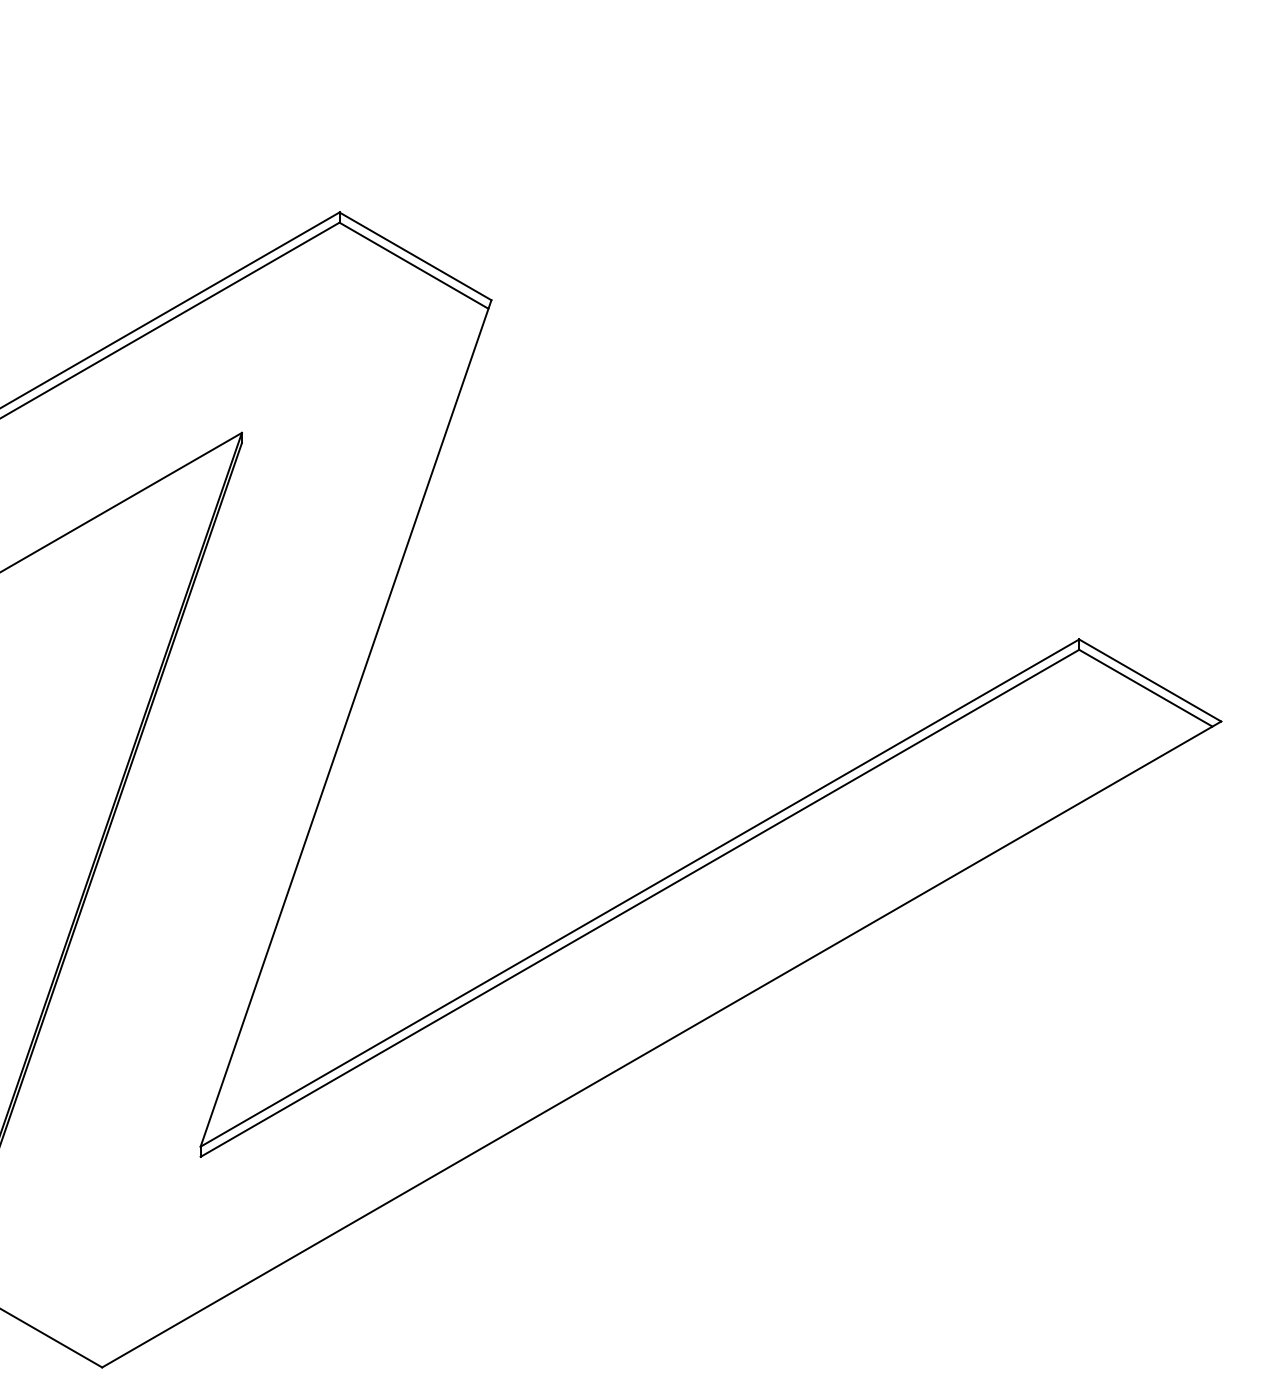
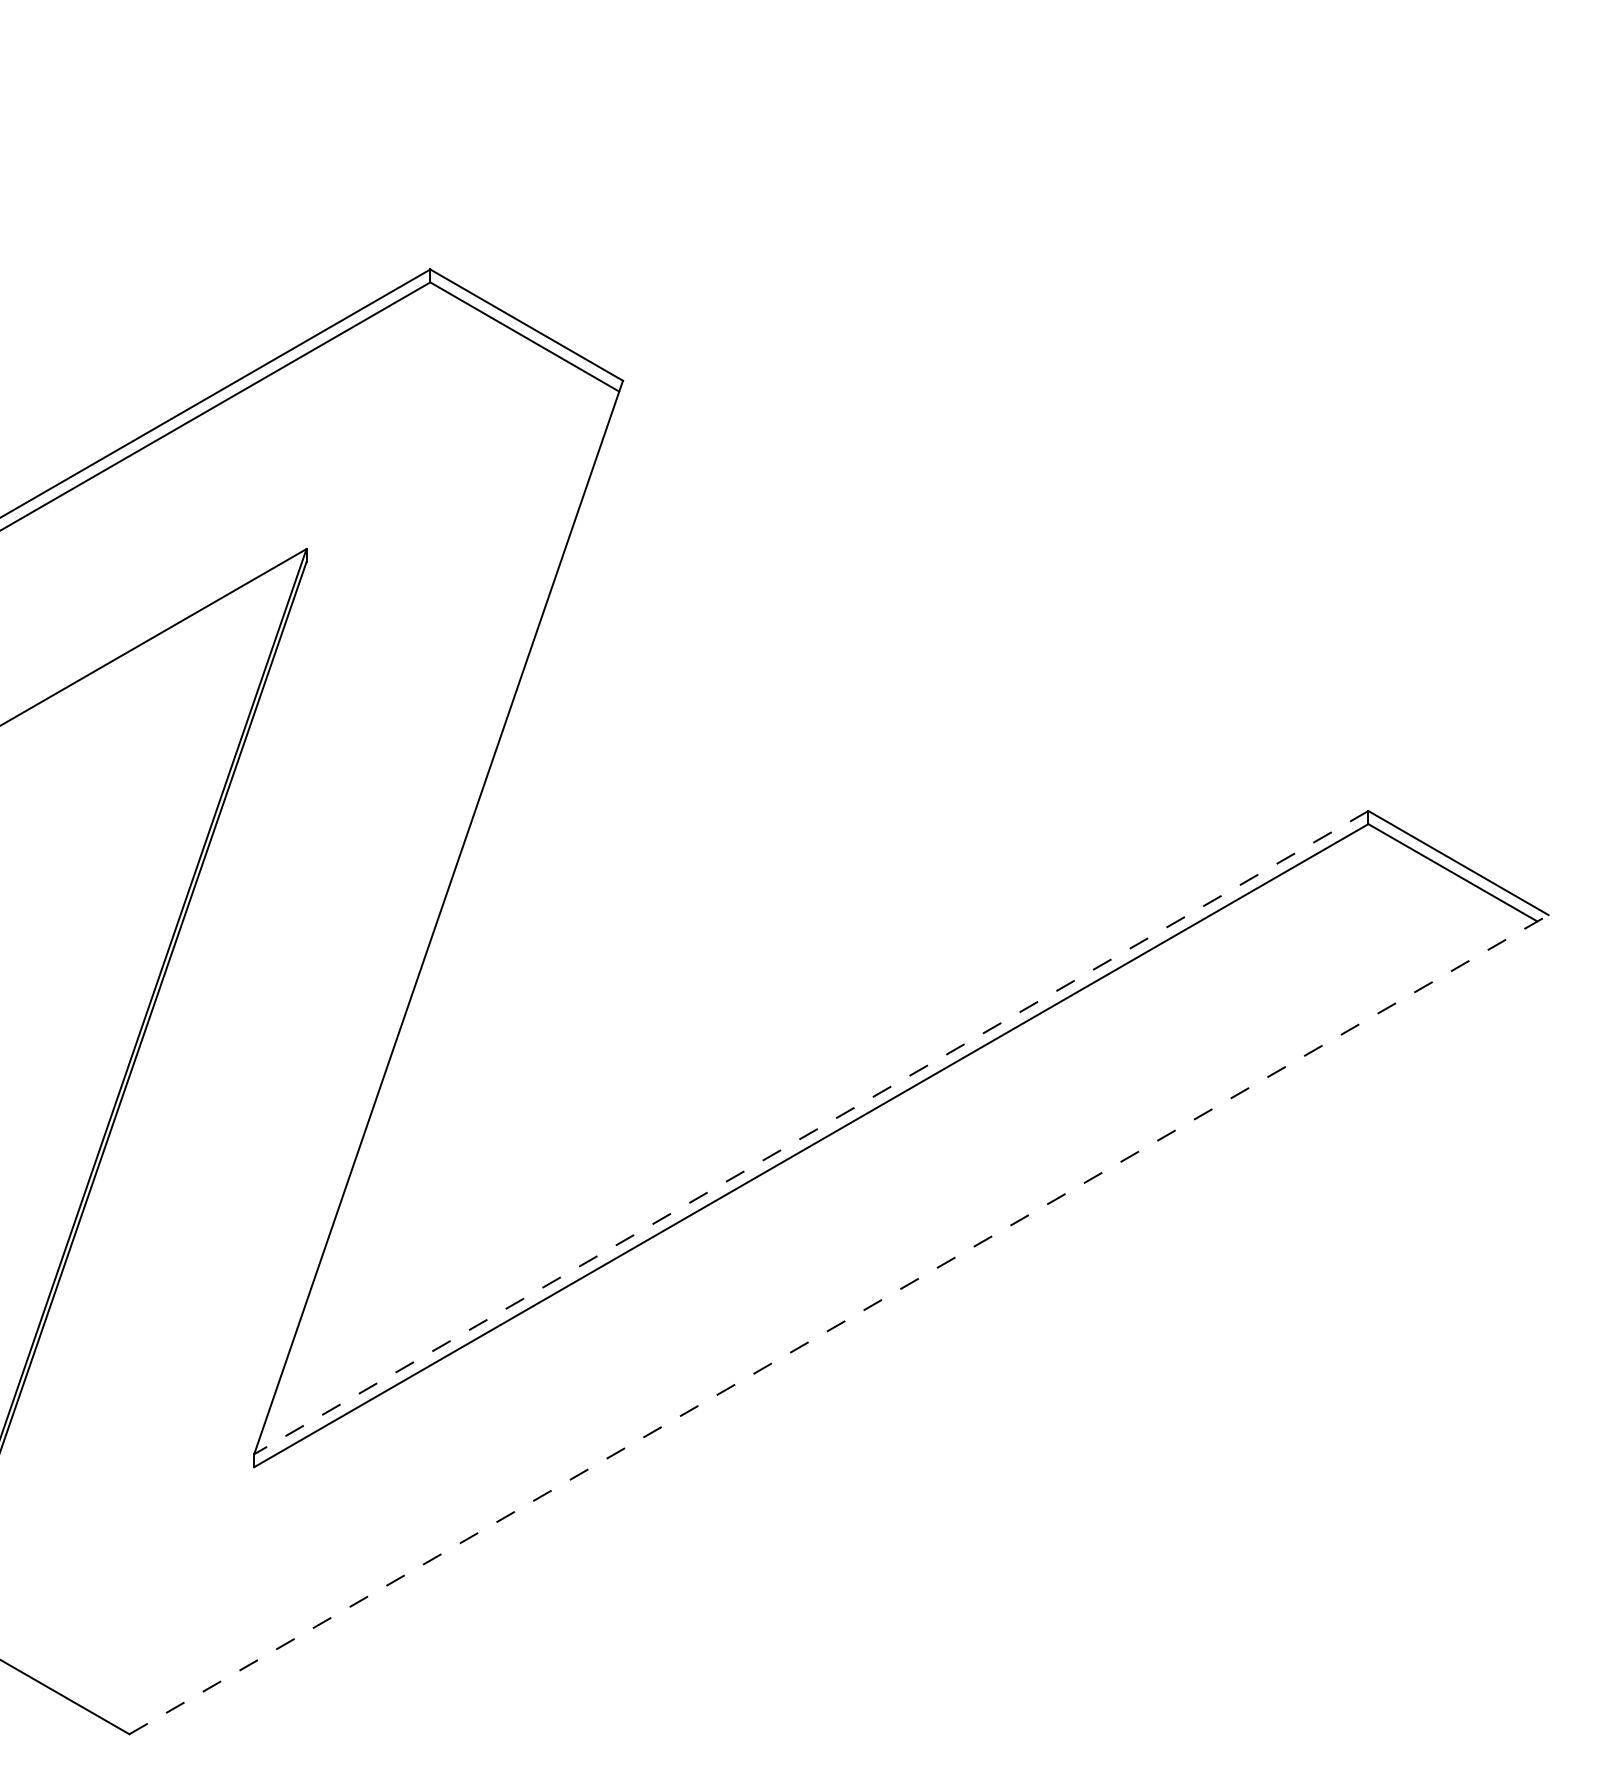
line: (639, 893) -> (810, 1133), solid -> dashed
line: (662, 1044) -> (839, 1324), solid -> dashed

